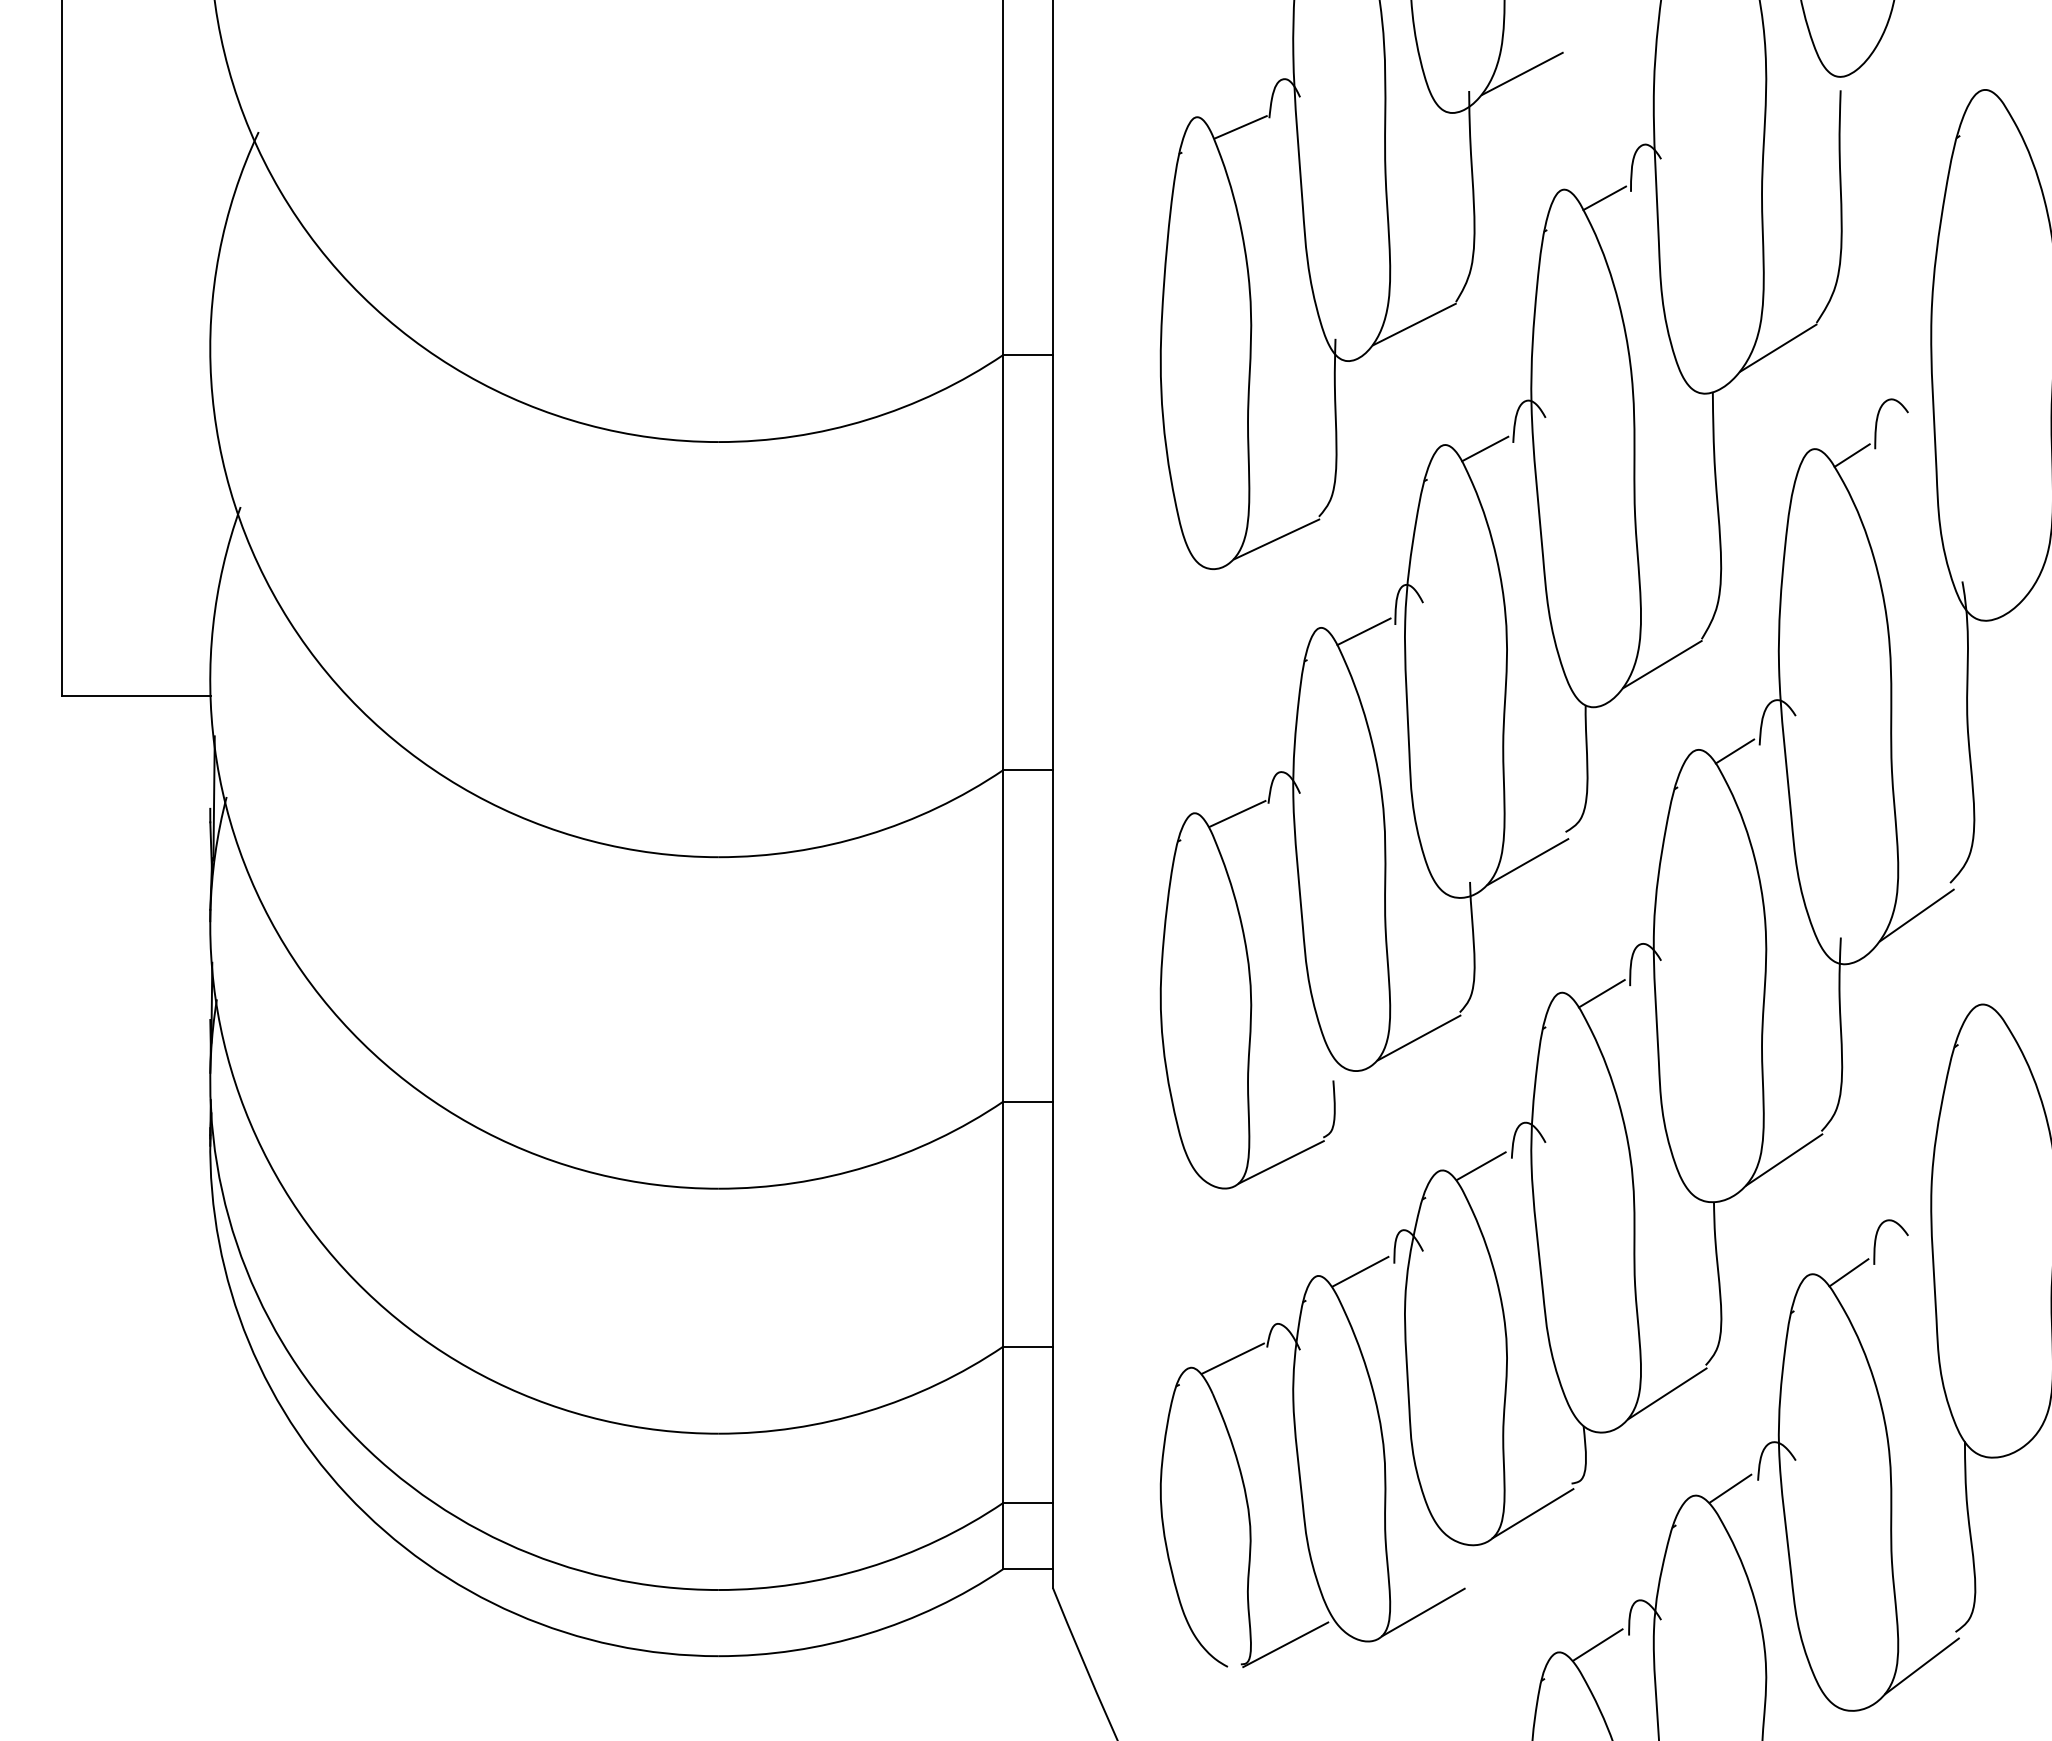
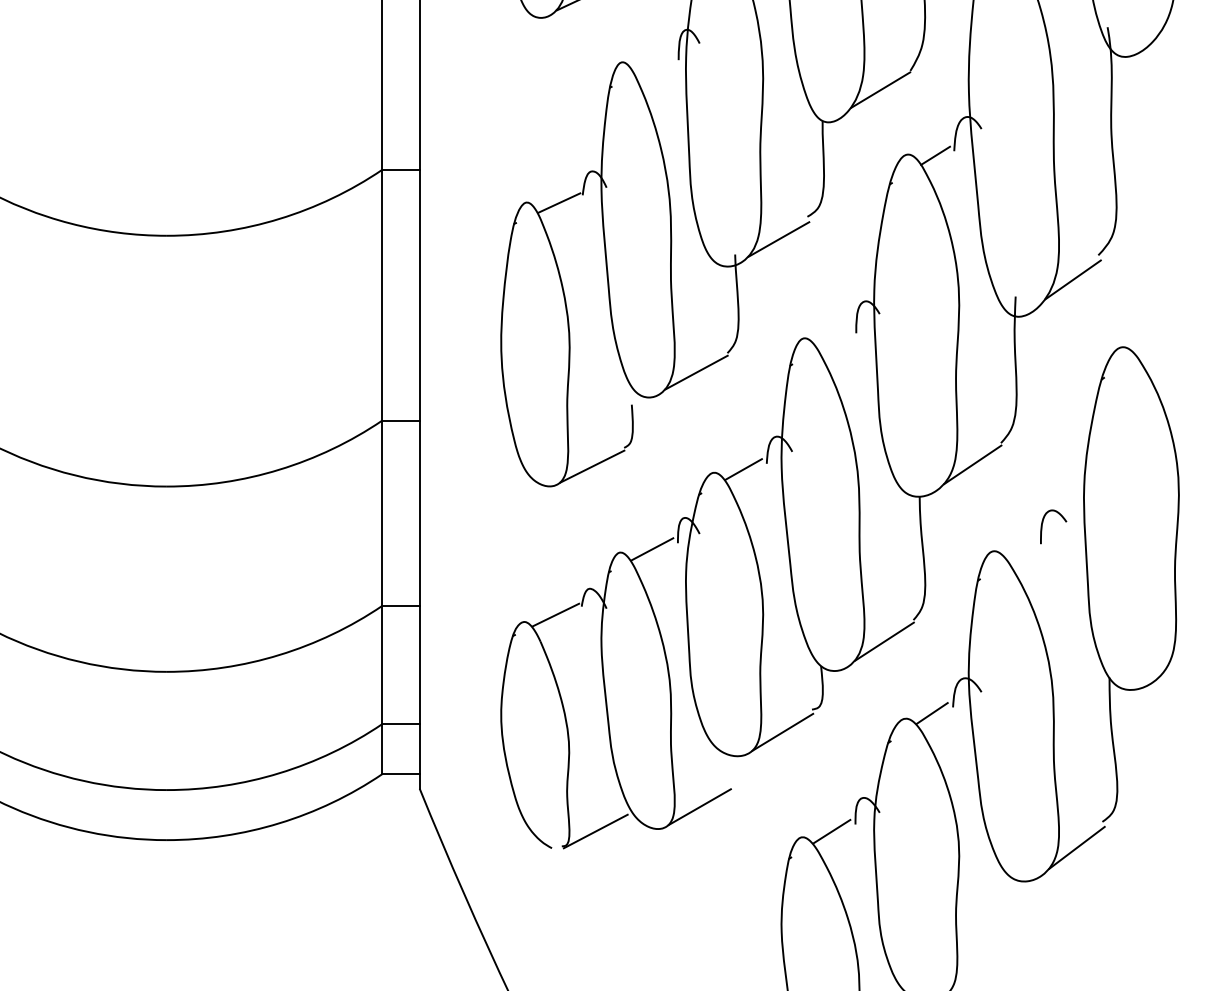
line: (1363, 631) -> (654, 65), removed
line: (1601, 993) -> (834, 338), removed
line: (1848, 1272) -> (1021, 549), removed

